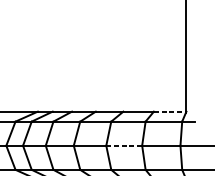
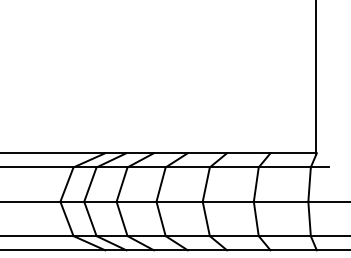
line: (170, 111) -> (293, 153), dashed -> solid
line: (124, 145) -> (228, 201), dashed -> solid

